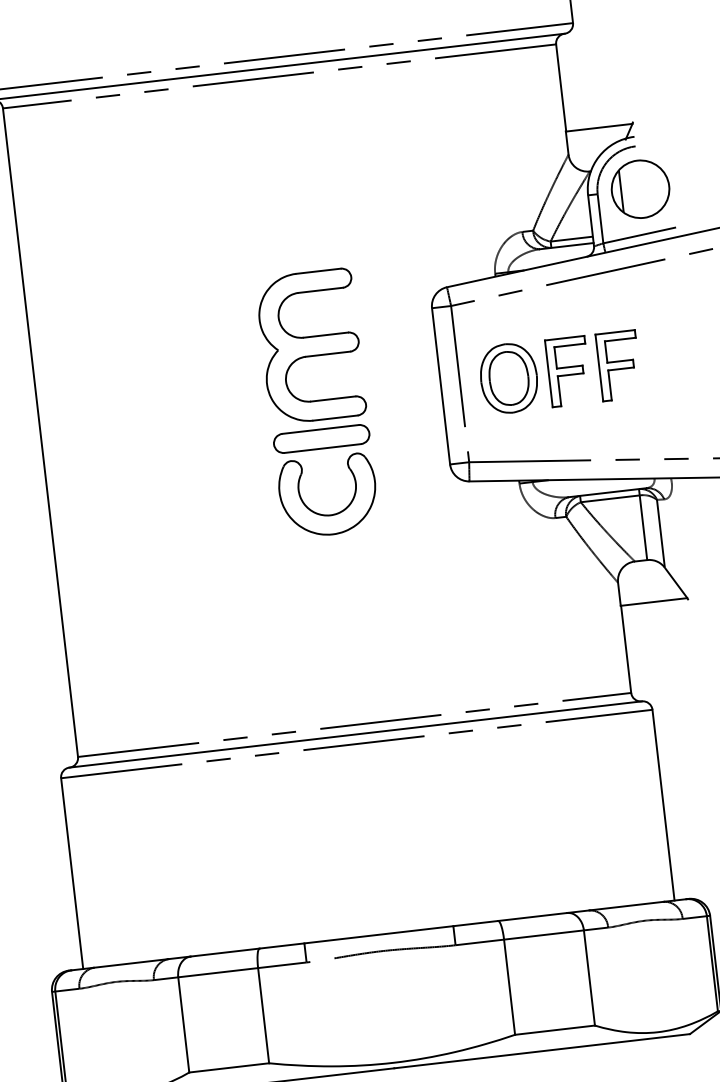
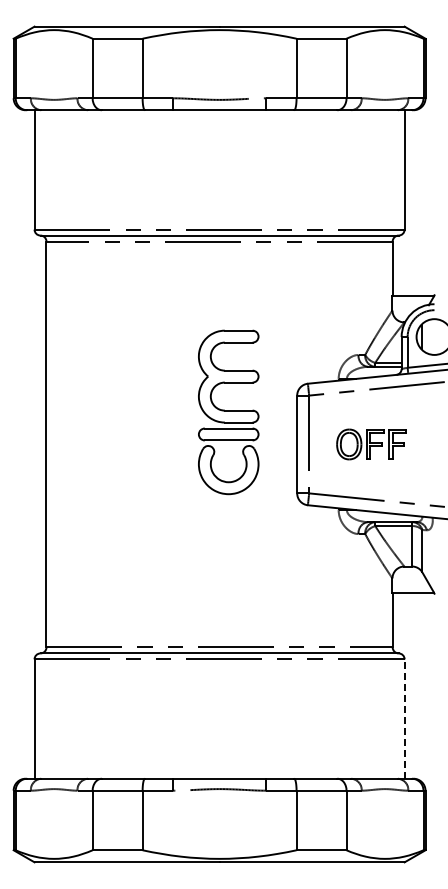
part: (559, 372) -> (371, 444), size x0.7
part: (317, 403) -> (228, 412), moved
line: (663, 805) -> (404, 719), solid -> dashed

